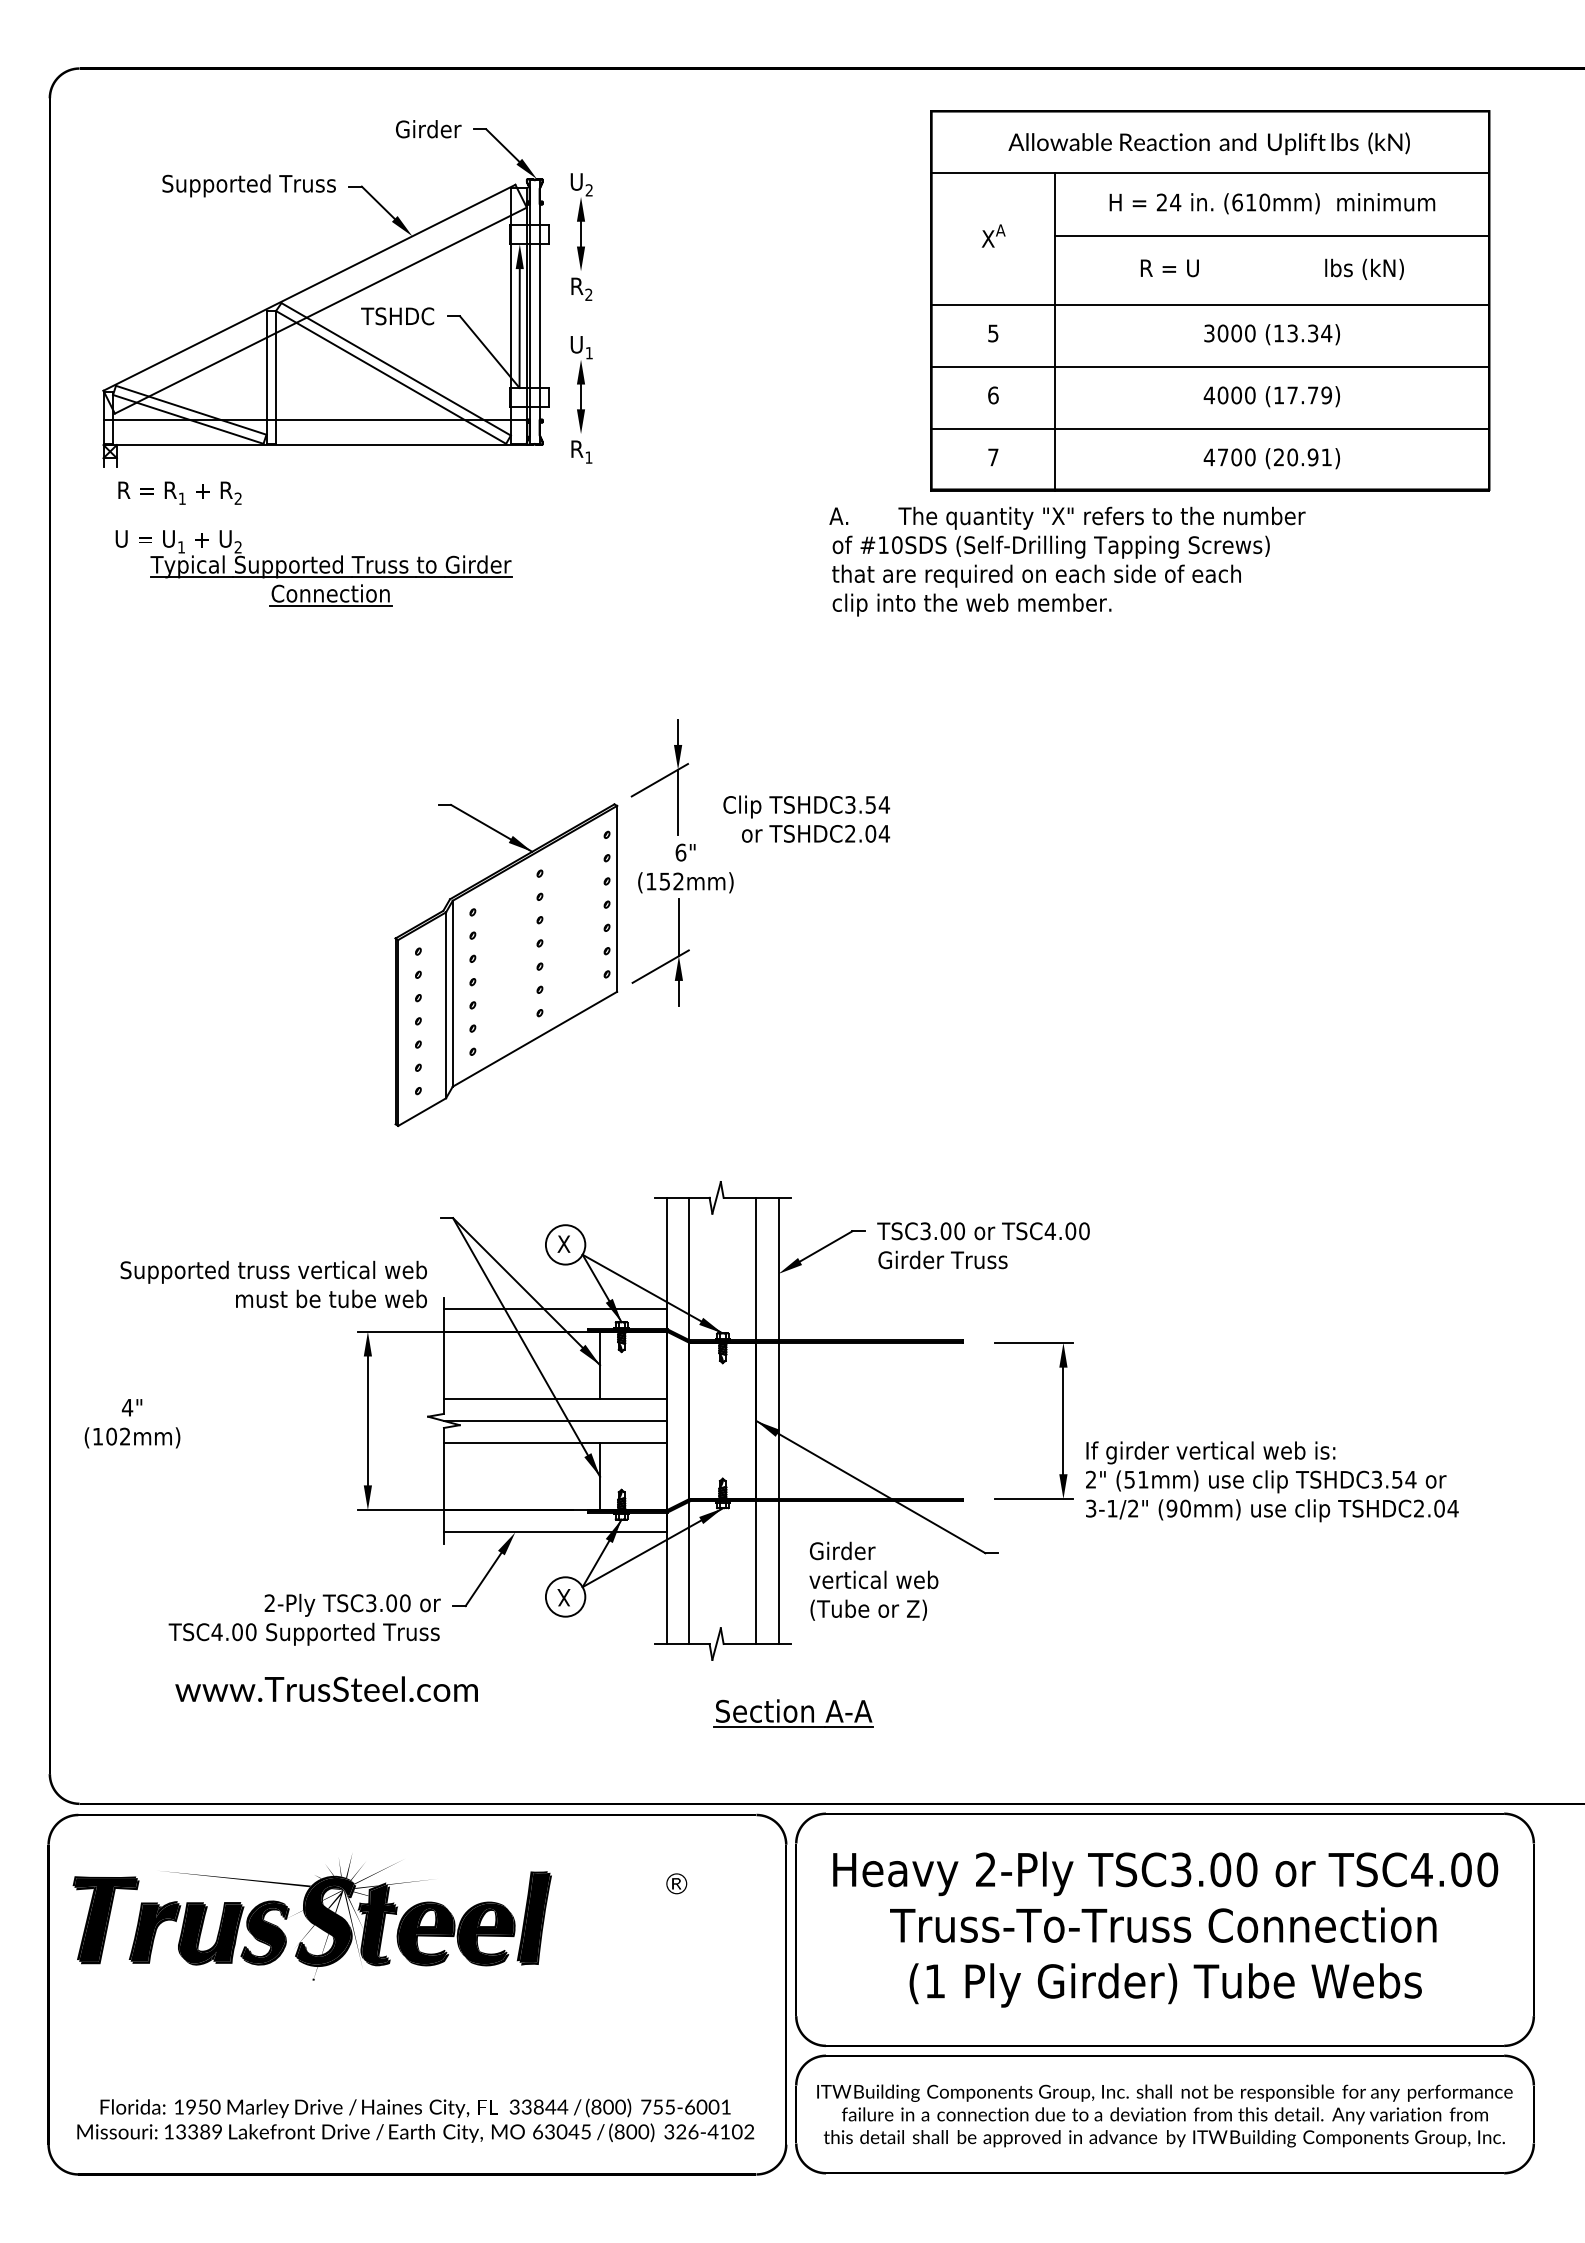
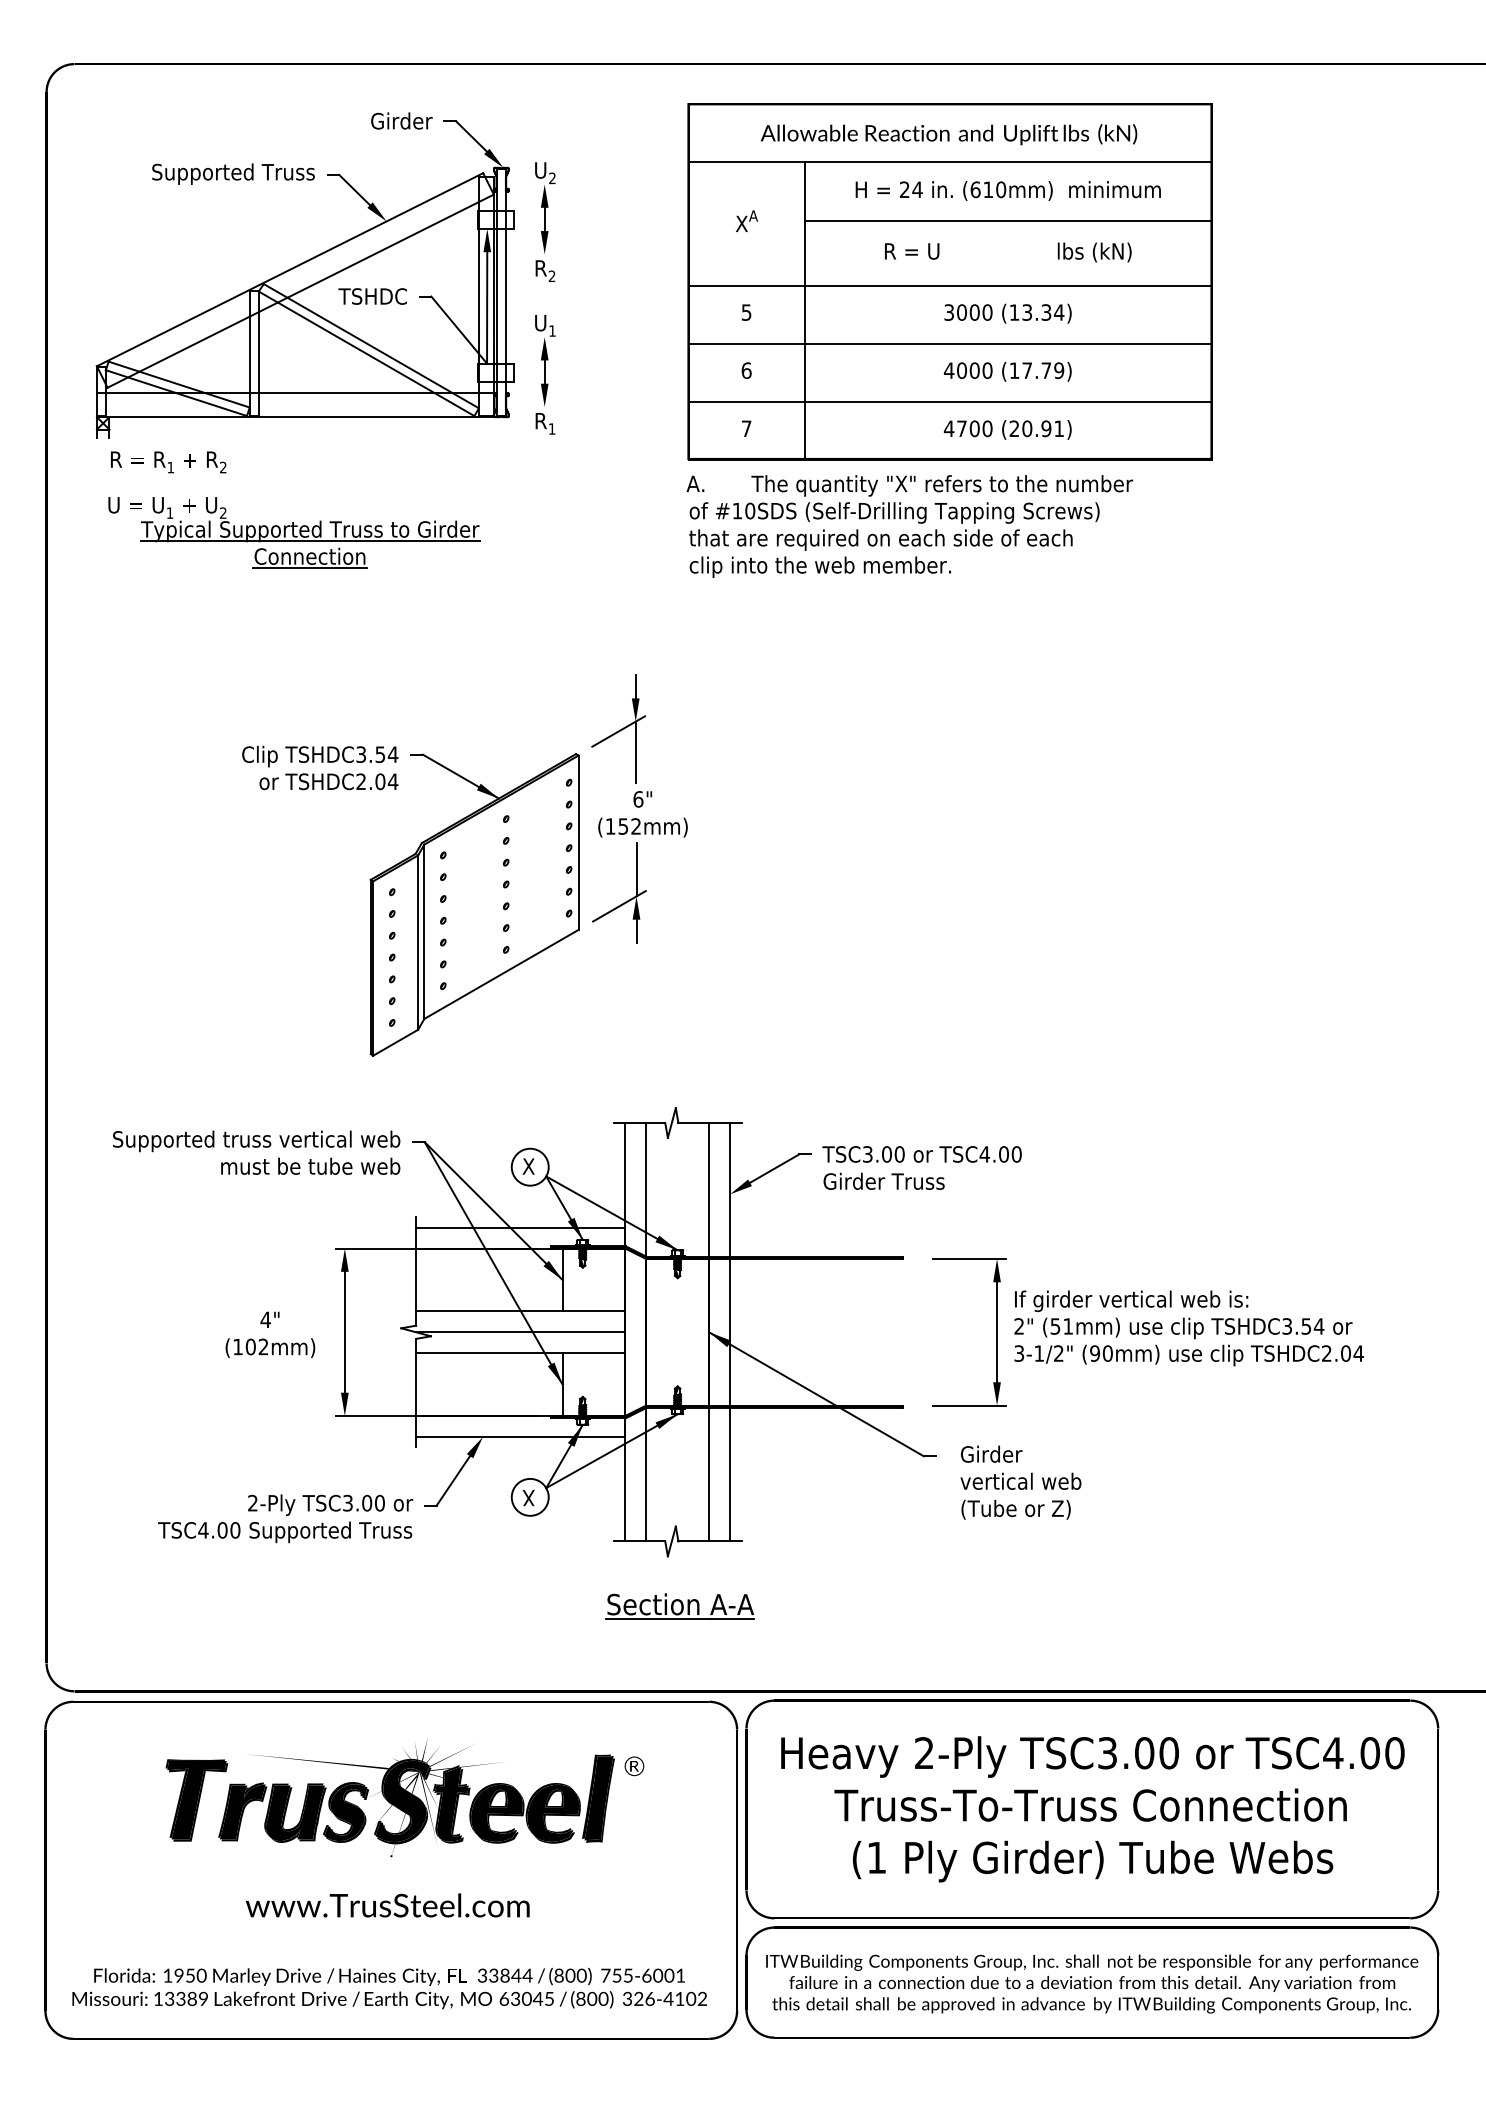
part: (1210, 300) -> (950, 281), moved
text: (1067, 561) -> (909, 526), moved
text: (806, 818) -> (320, 767), moved
text: (273, 1284) -> (256, 1152), moved
text: (132, 1423) -> (270, 1334), moved
text: (1272, 1481) -> (1189, 1328), moved
text: (873, 1580) -> (1020, 1481), moved
text: (326, 1688) -> (387, 1904), moved
part: (793, 1713) -> (680, 1606), moved
part: (311, 1917) -> (389, 1797), moved

